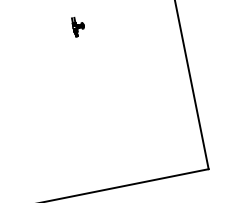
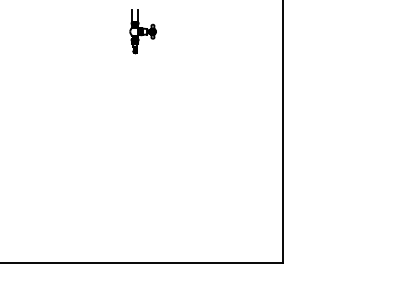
part: (77, 26) -> (142, 31), size x1.67

